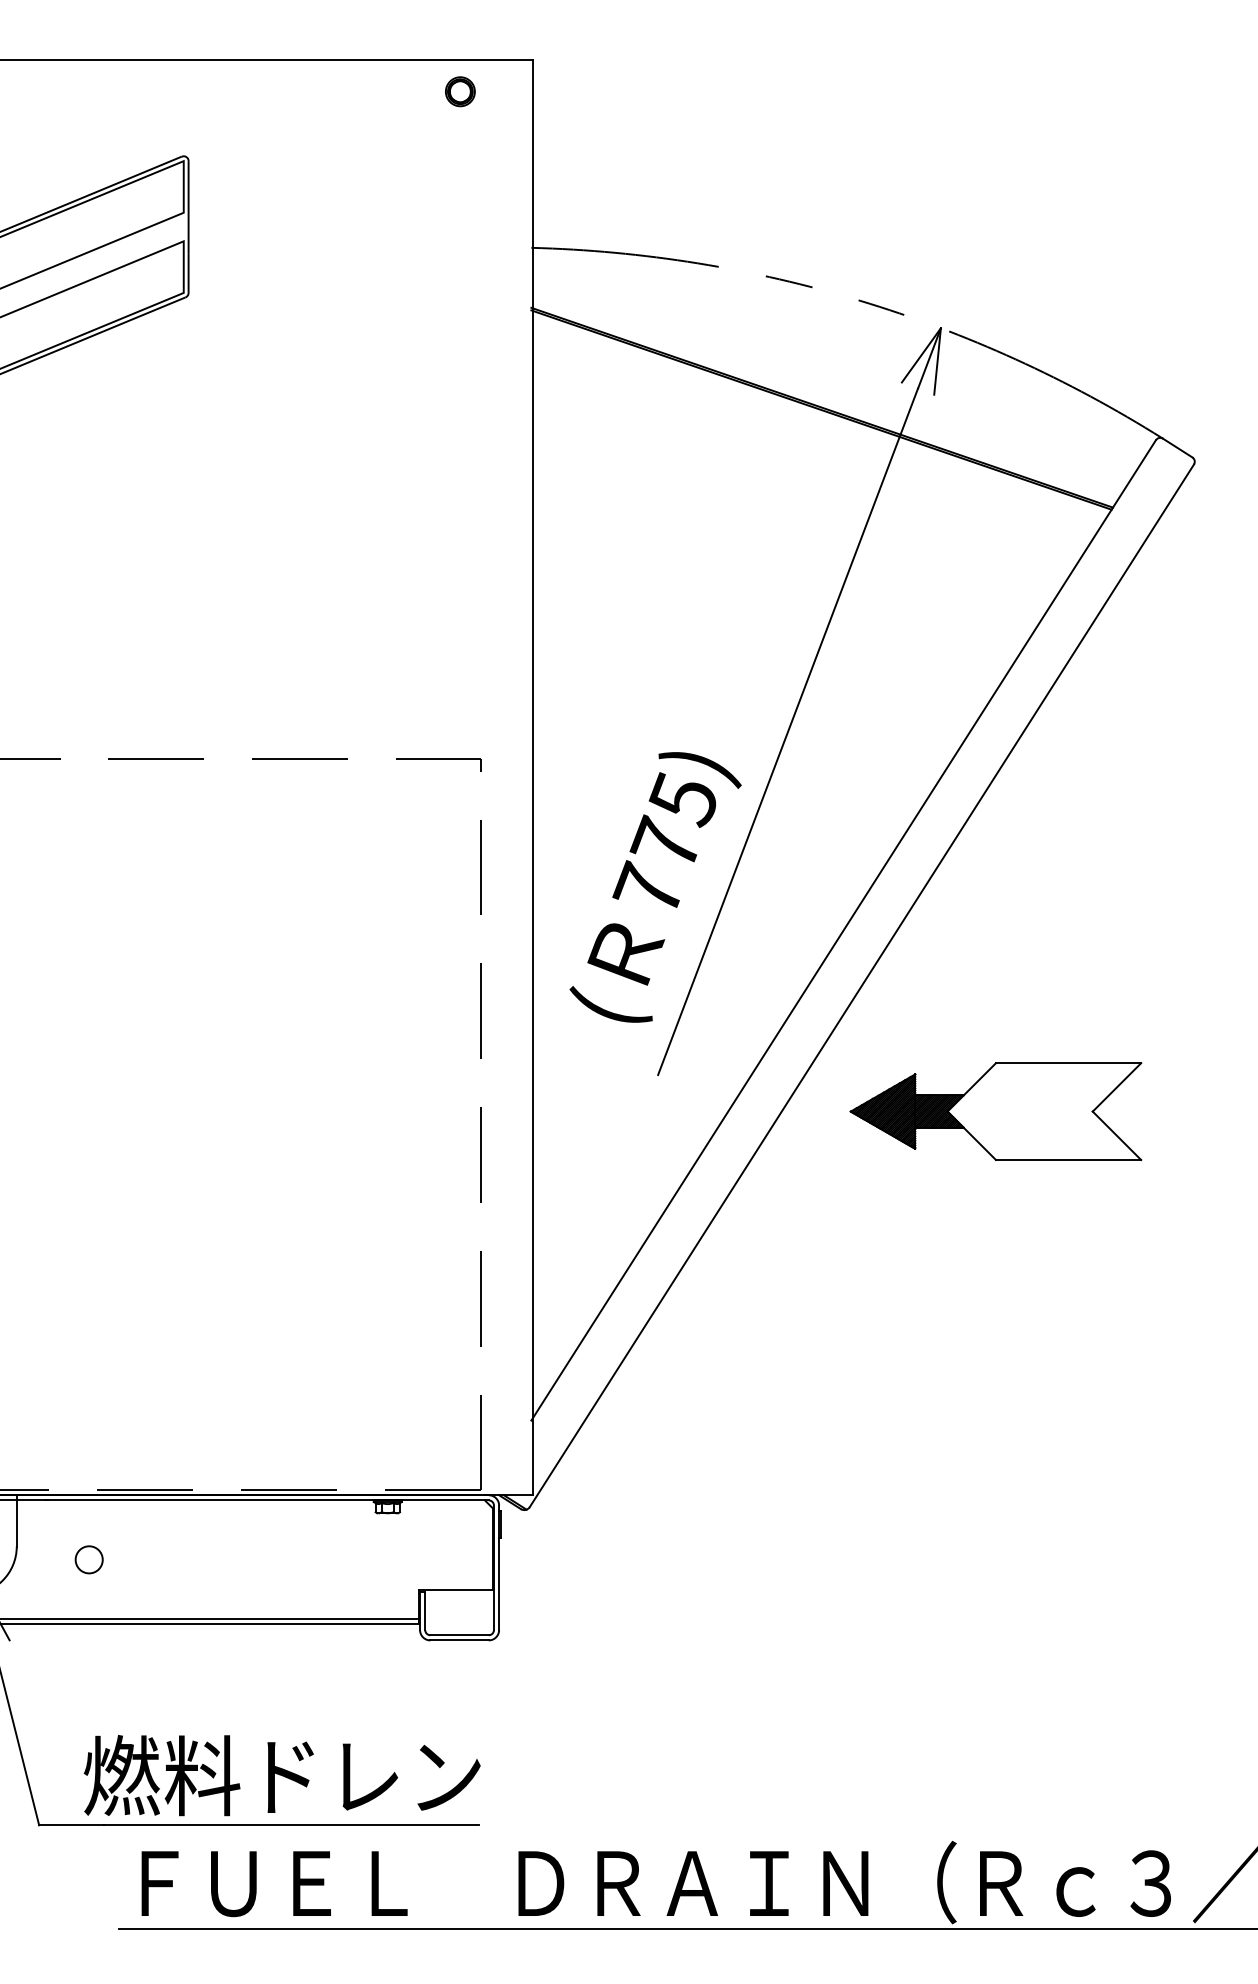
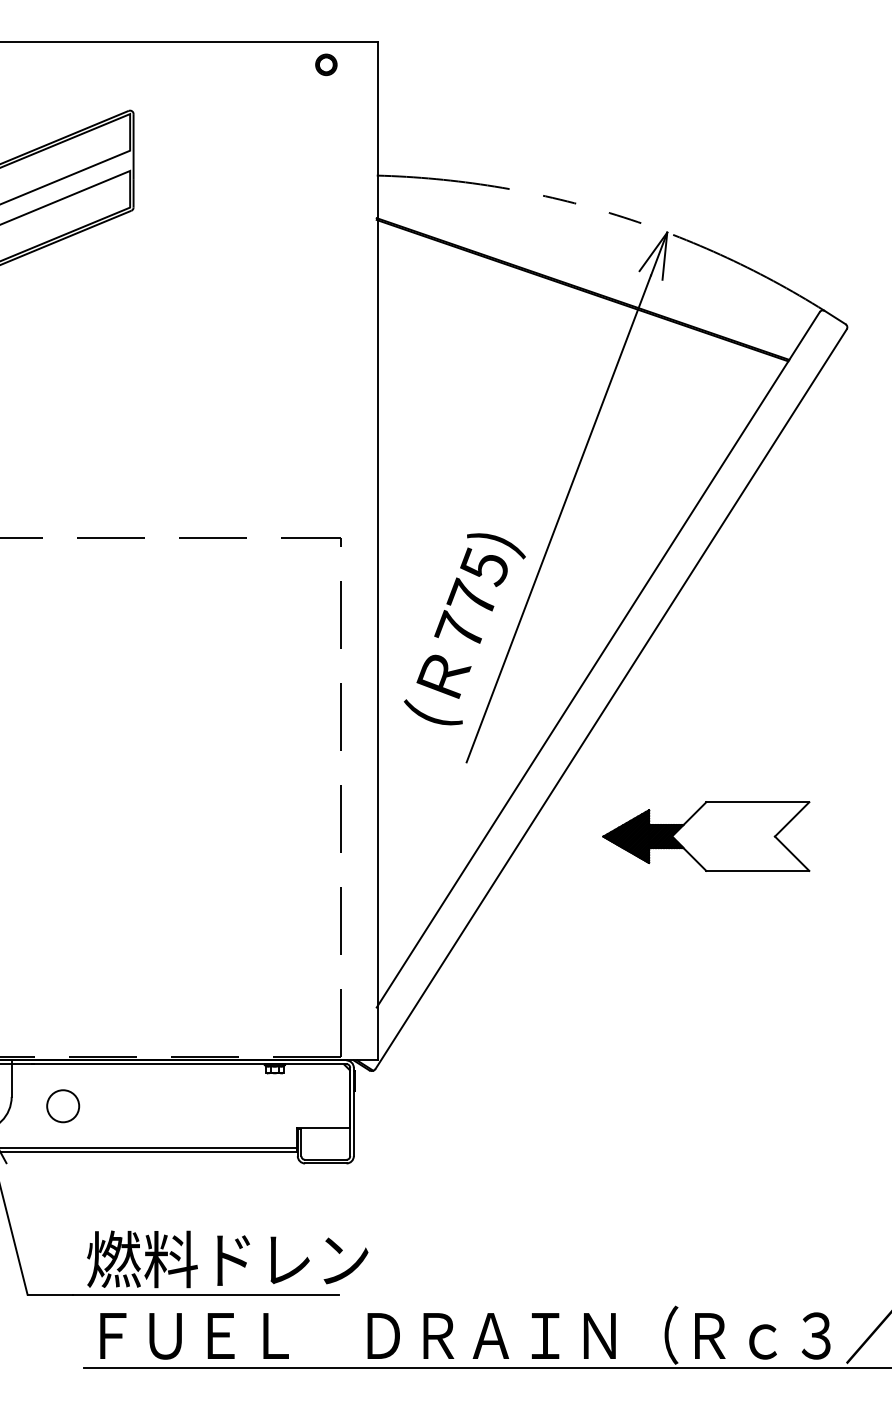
part: (995, 1111) -> (705, 836), moved
part: (88, 1559) -> (62, 1106), size x1.67
text: (281, 1775) -> (227, 1259), moved

